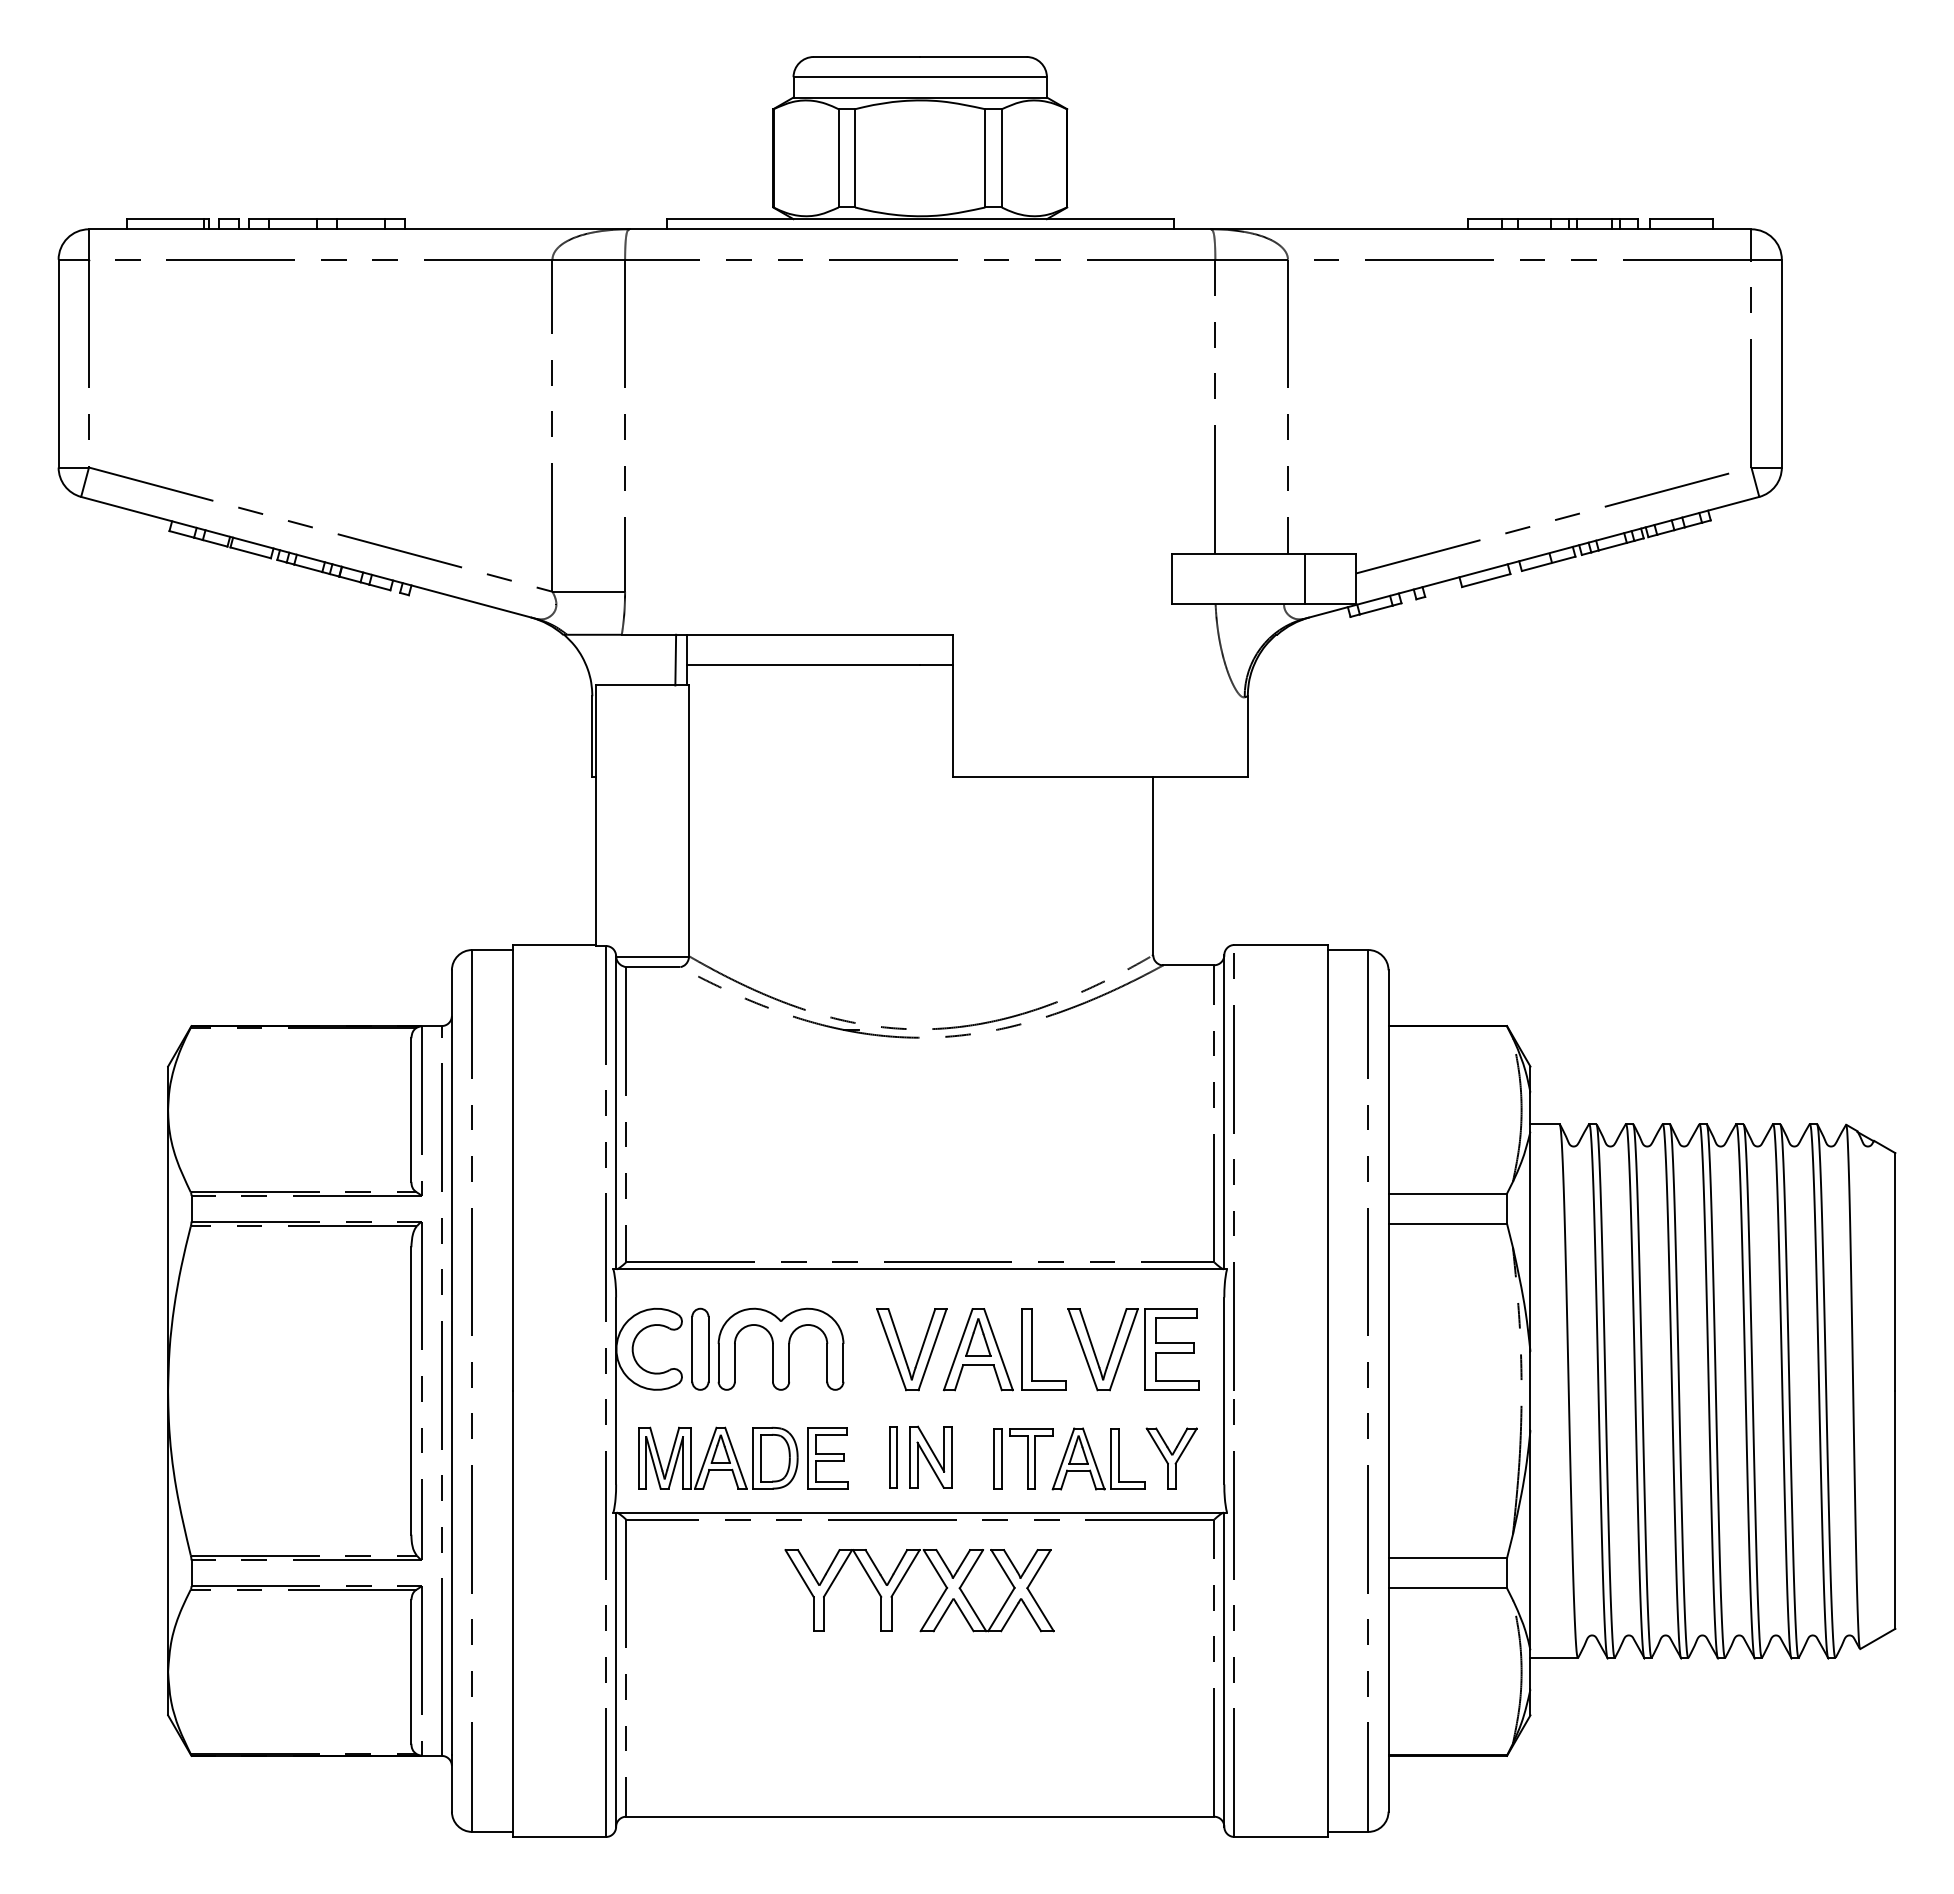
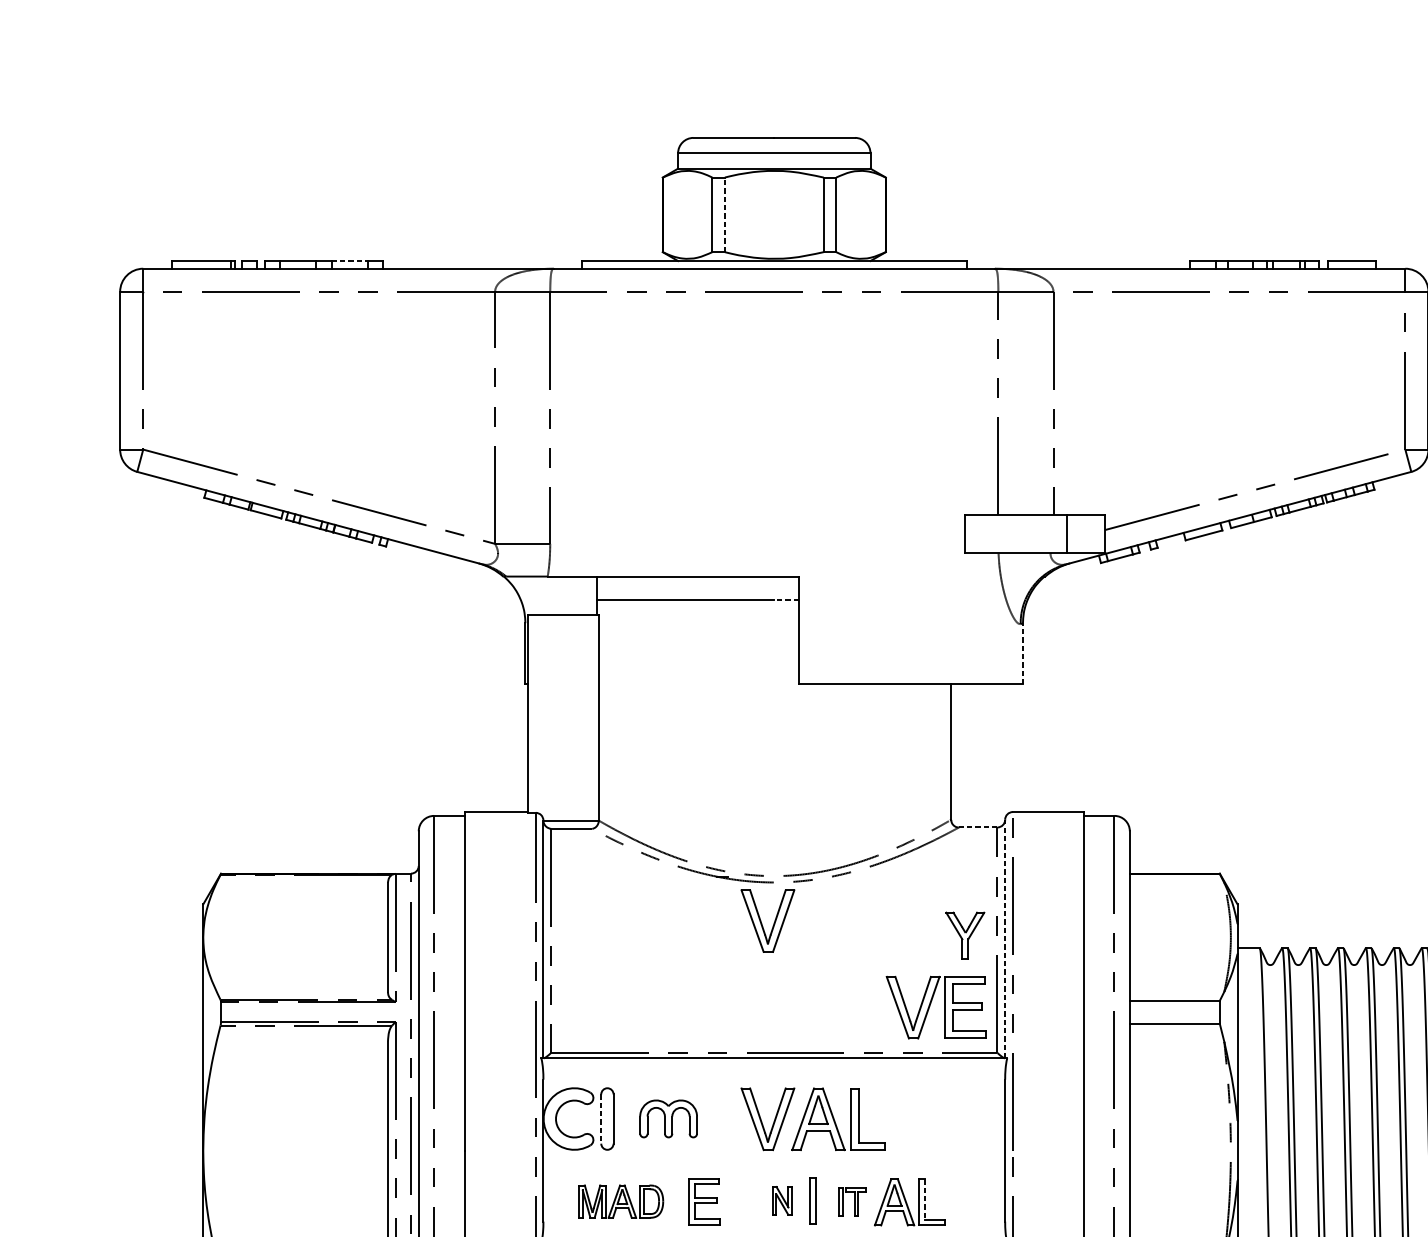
line: (855, 157) -> (725, 214), solid -> dashed
line: (360, 219) -> (349, 261), solid -> dashed
line: (675, 659) -> (588, 595), removed
line: (935, 665) -> (785, 599), solid -> dashed
line: (1247, 736) -> (1022, 653), solid -> dashed
line: (1188, 965) -> (977, 827), solid -> dashed
part: (903, 1089) -> (761, 921), added
line: (1224, 1111) -> (1005, 938), solid -> dashed
part: (1126, 1345) -> (930, 1004), moved
part: (780, 1348) -> (668, 1118), size x0.6
line: (692, 1349) -> (601, 1119), solid -> dashed
line: (1118, 1455) -> (924, 1199), solid -> dashed
part: (930, 1456) -> (782, 1200), size x0.6
part: (718, 1457) -> (621, 1201), size x0.7
part: (893, 1457) -> (813, 1201), moved
part: (1023, 1458) -> (852, 1201), size x0.6
part: (1171, 1458) -> (965, 935), moved

